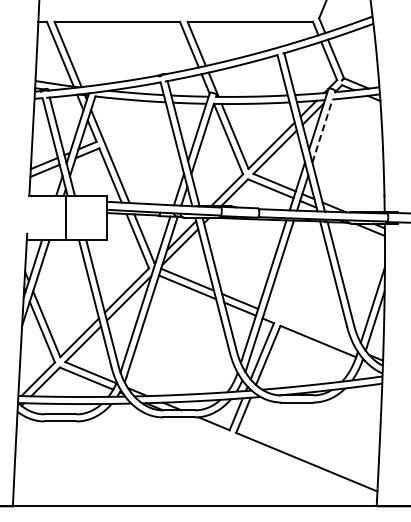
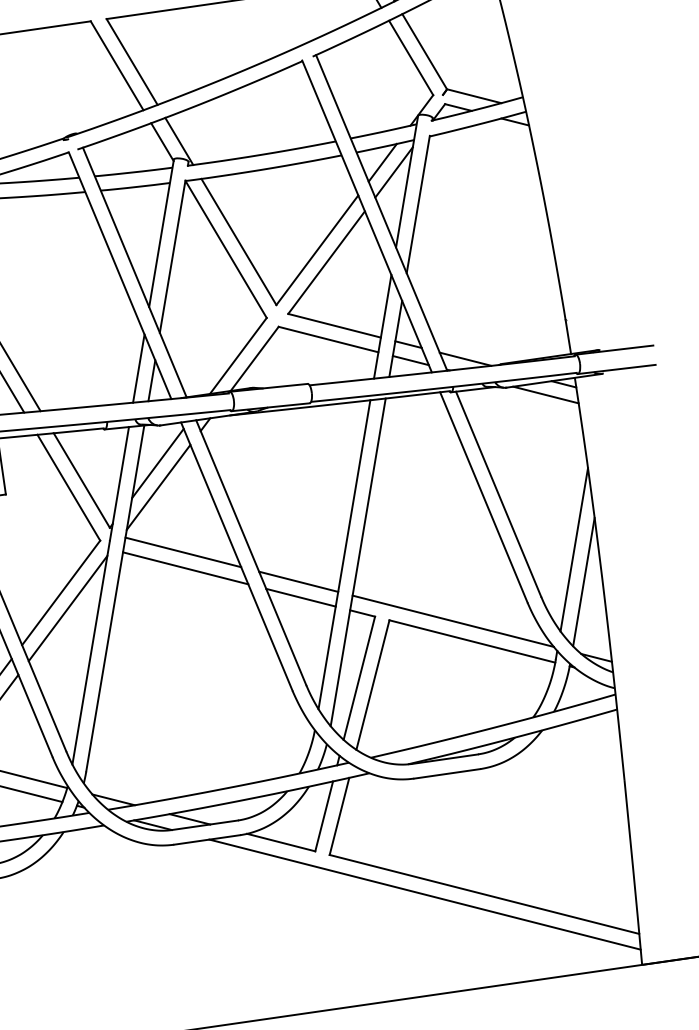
line: (322, 130) -> (418, 203), dashed -> solid
line: (310, 330) -> (452, 620), added
line: (278, 458) -> (424, 895), added

